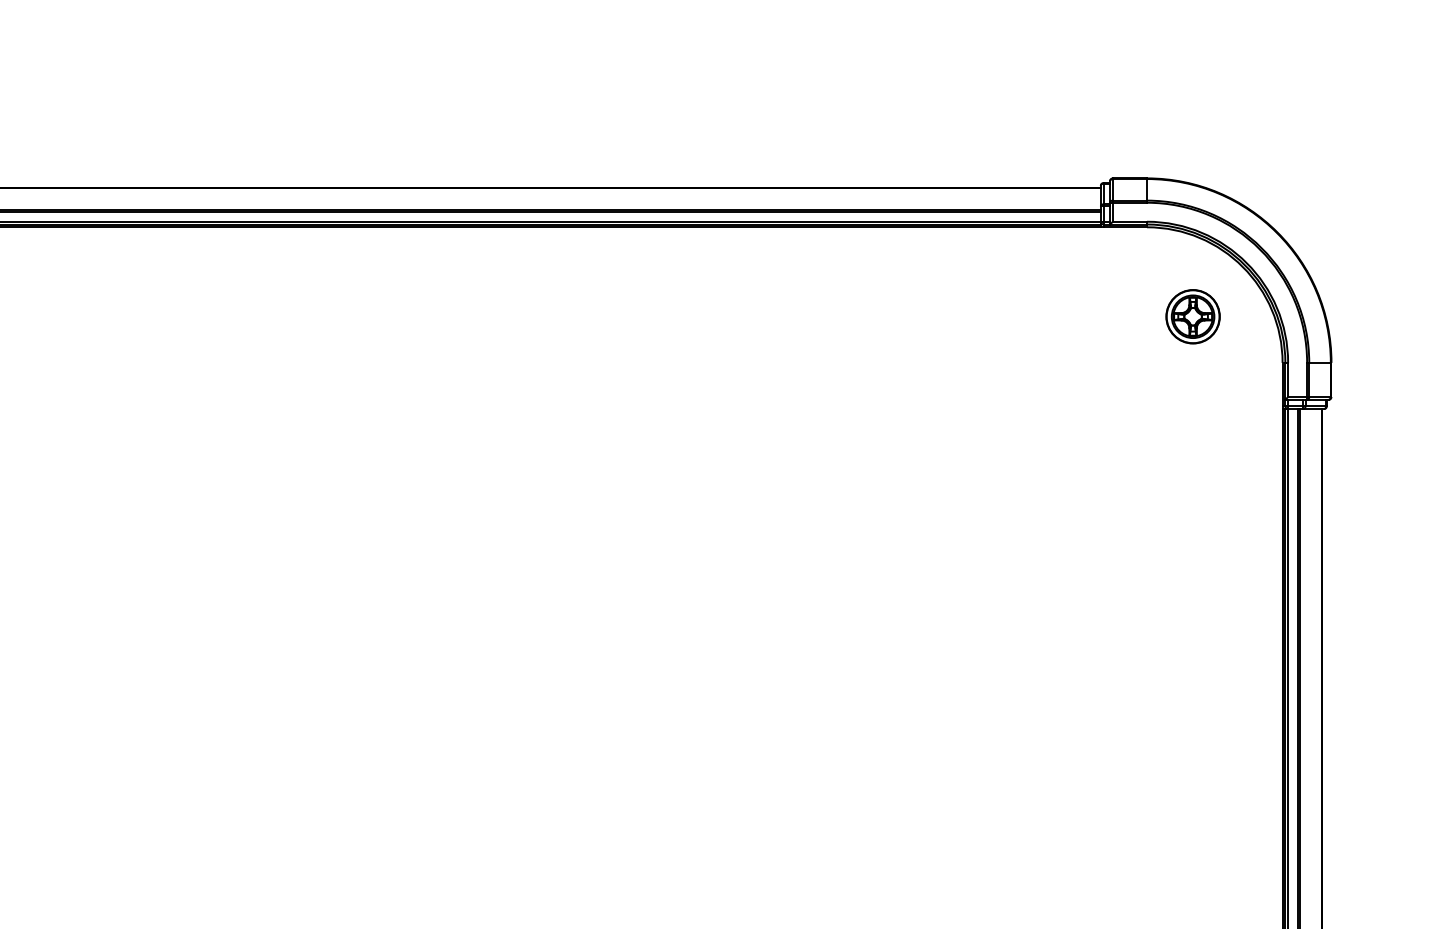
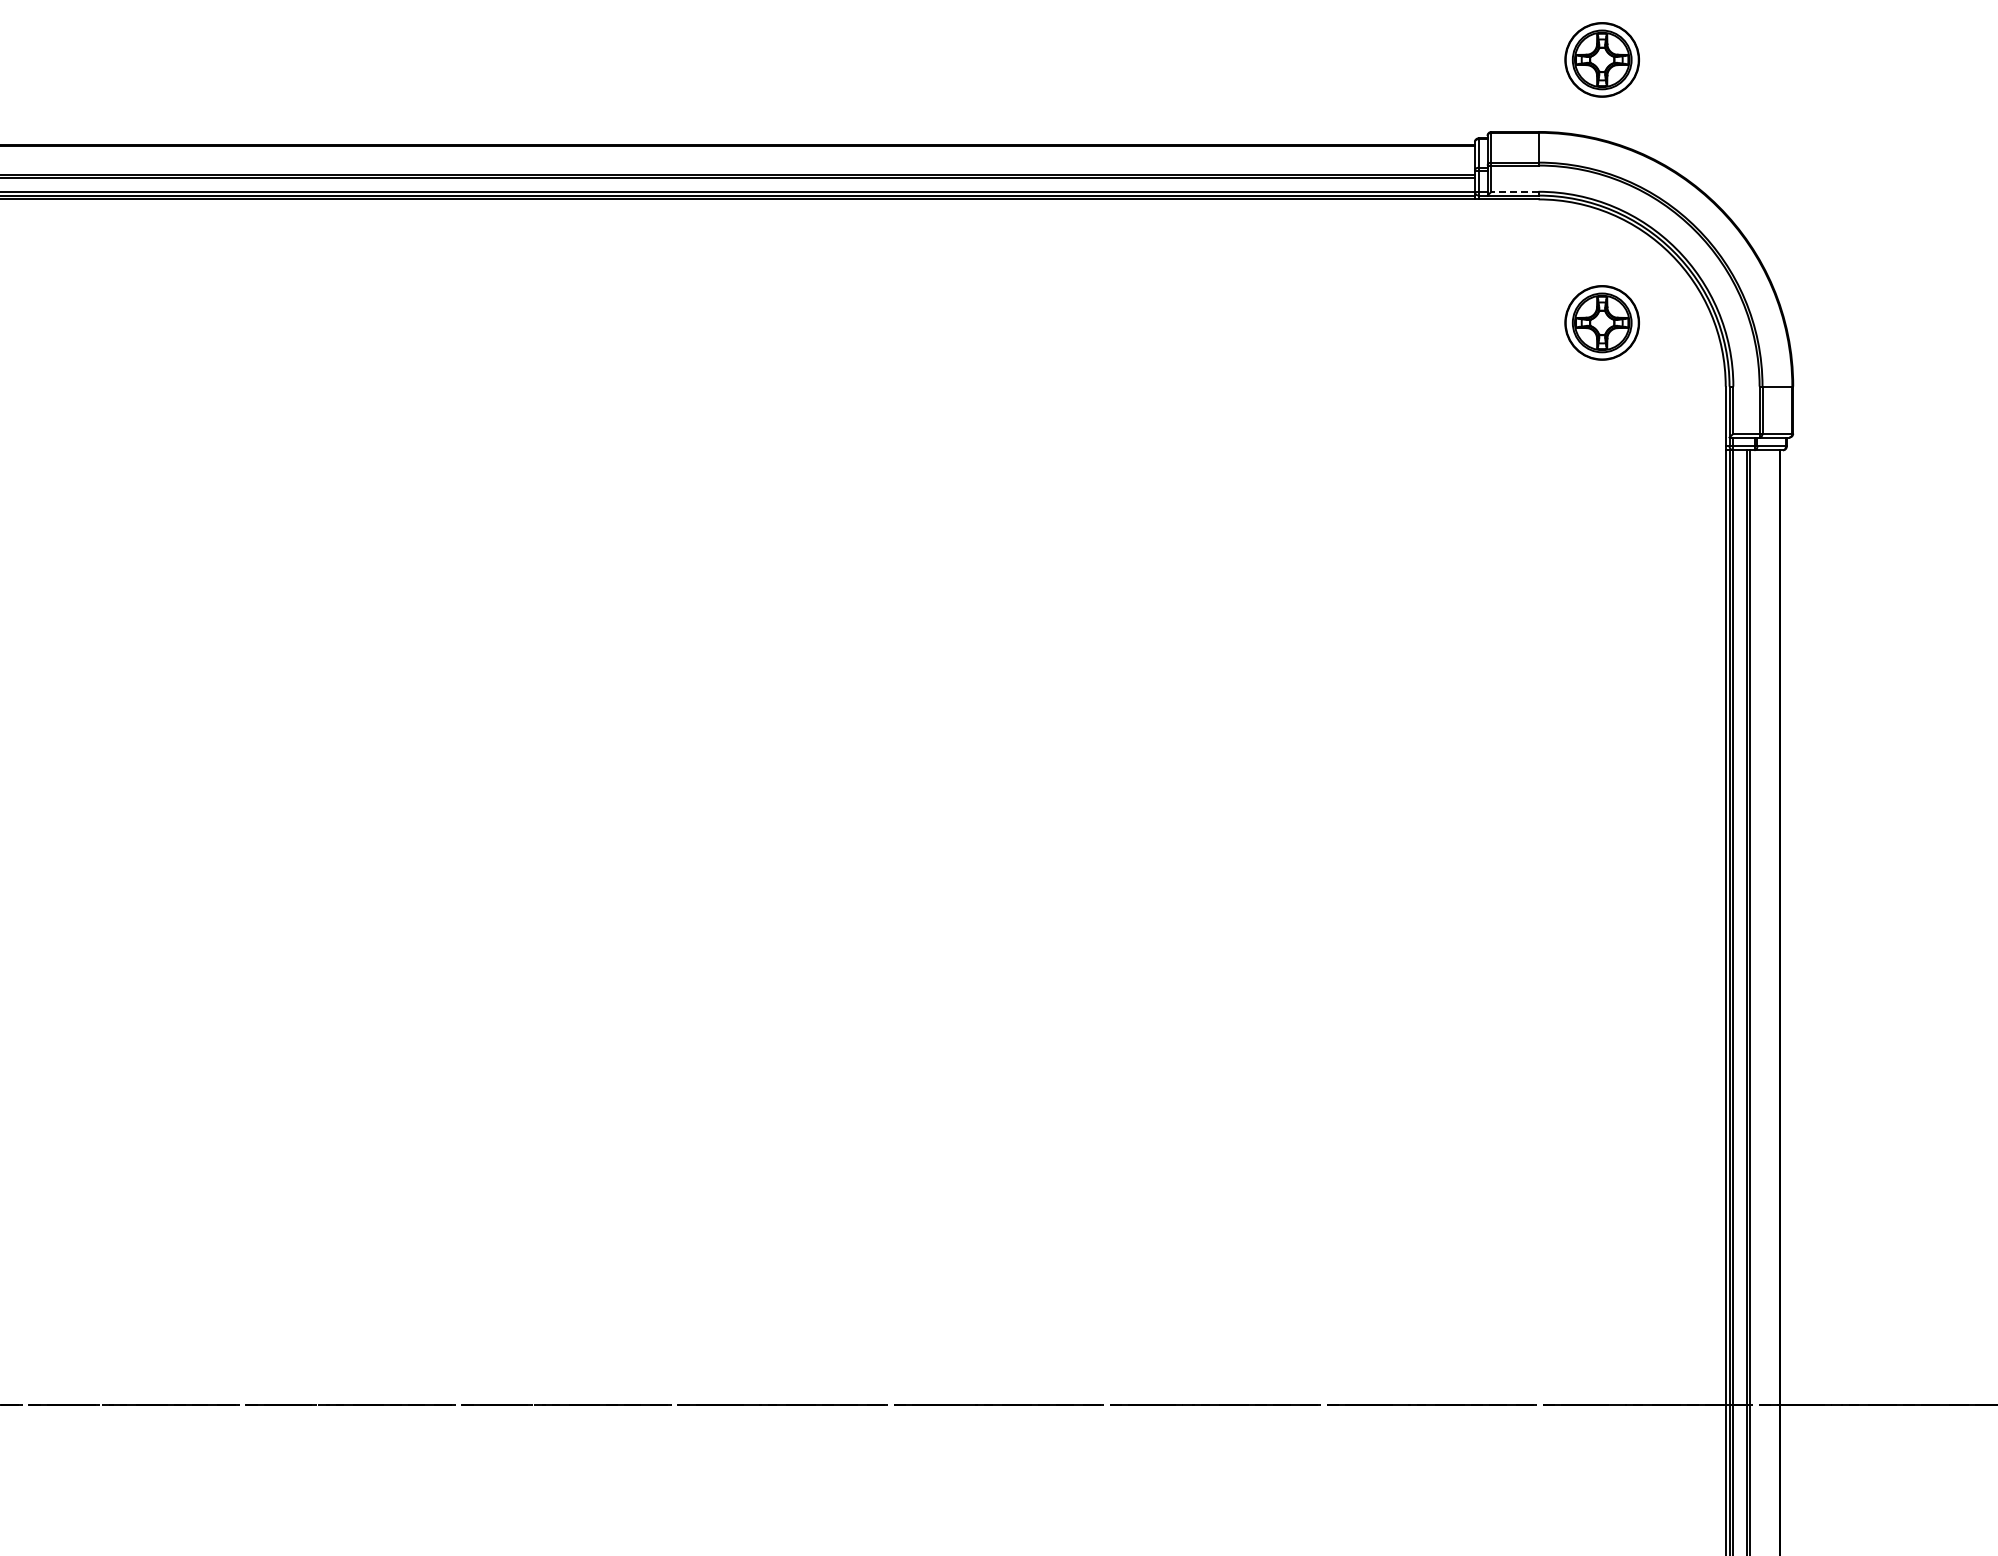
part: (1192, 125) -> (1601, 59), added
line: (1130, 221) -> (1515, 191), solid -> dashed

